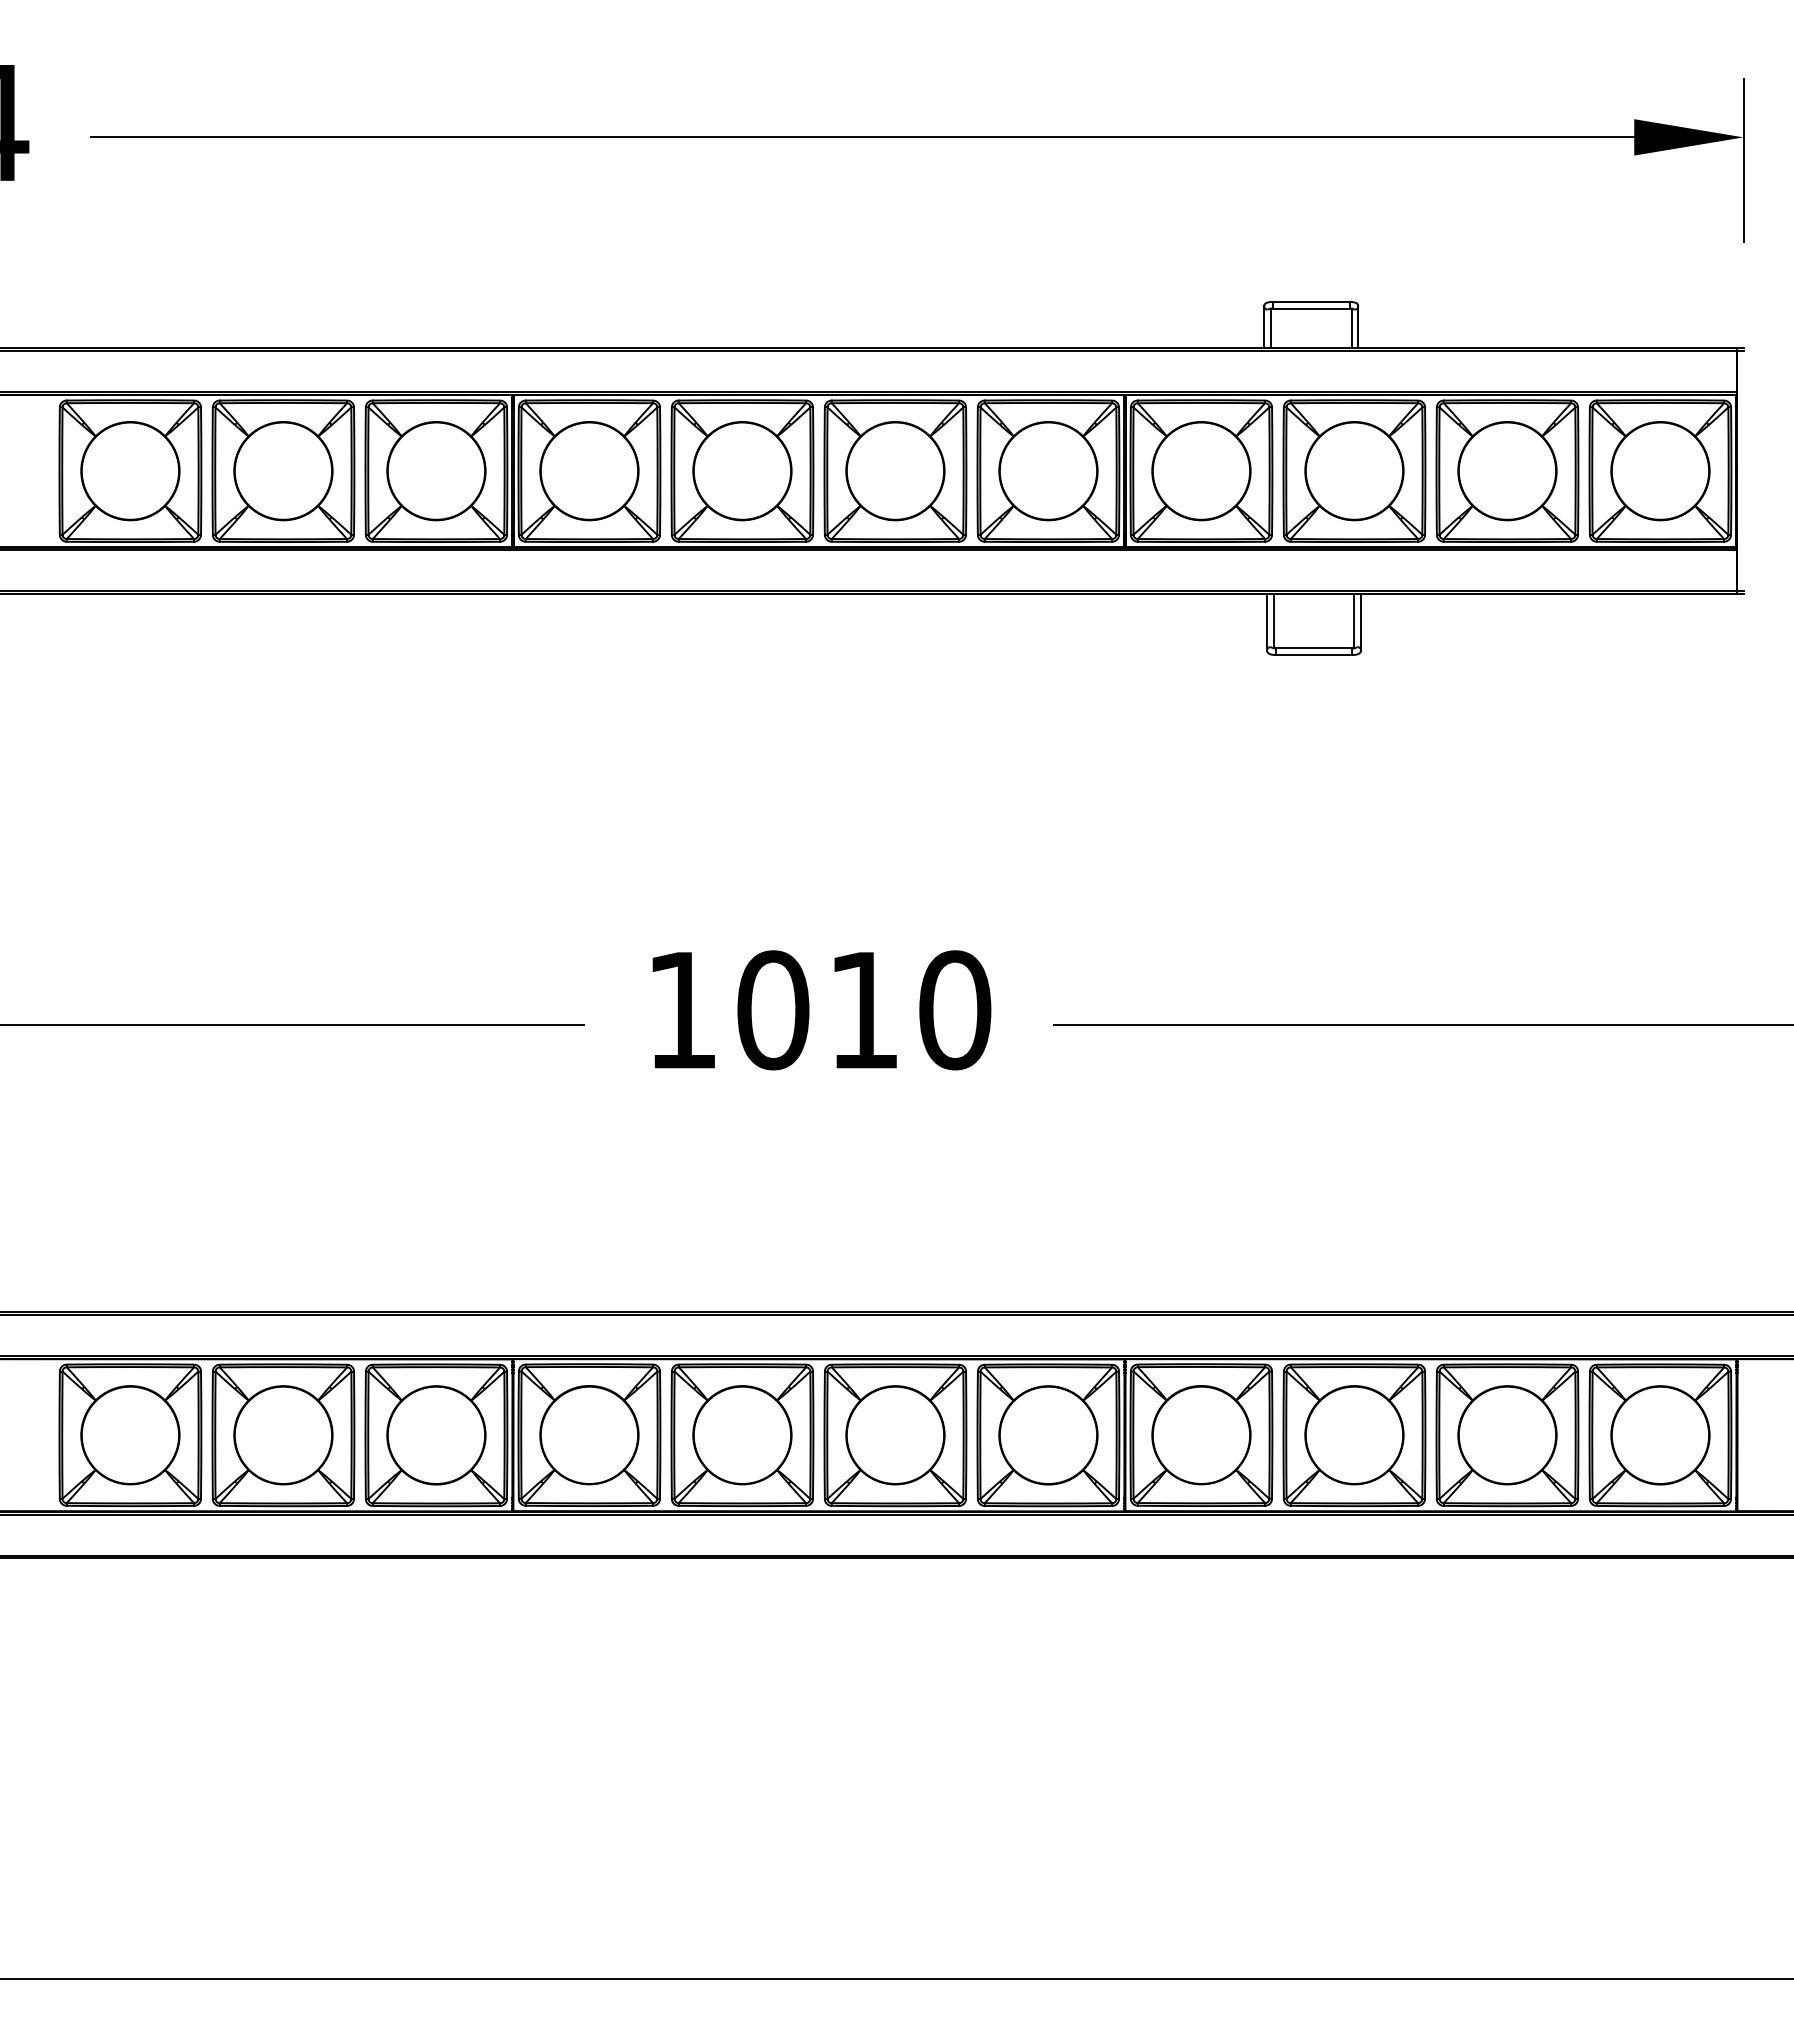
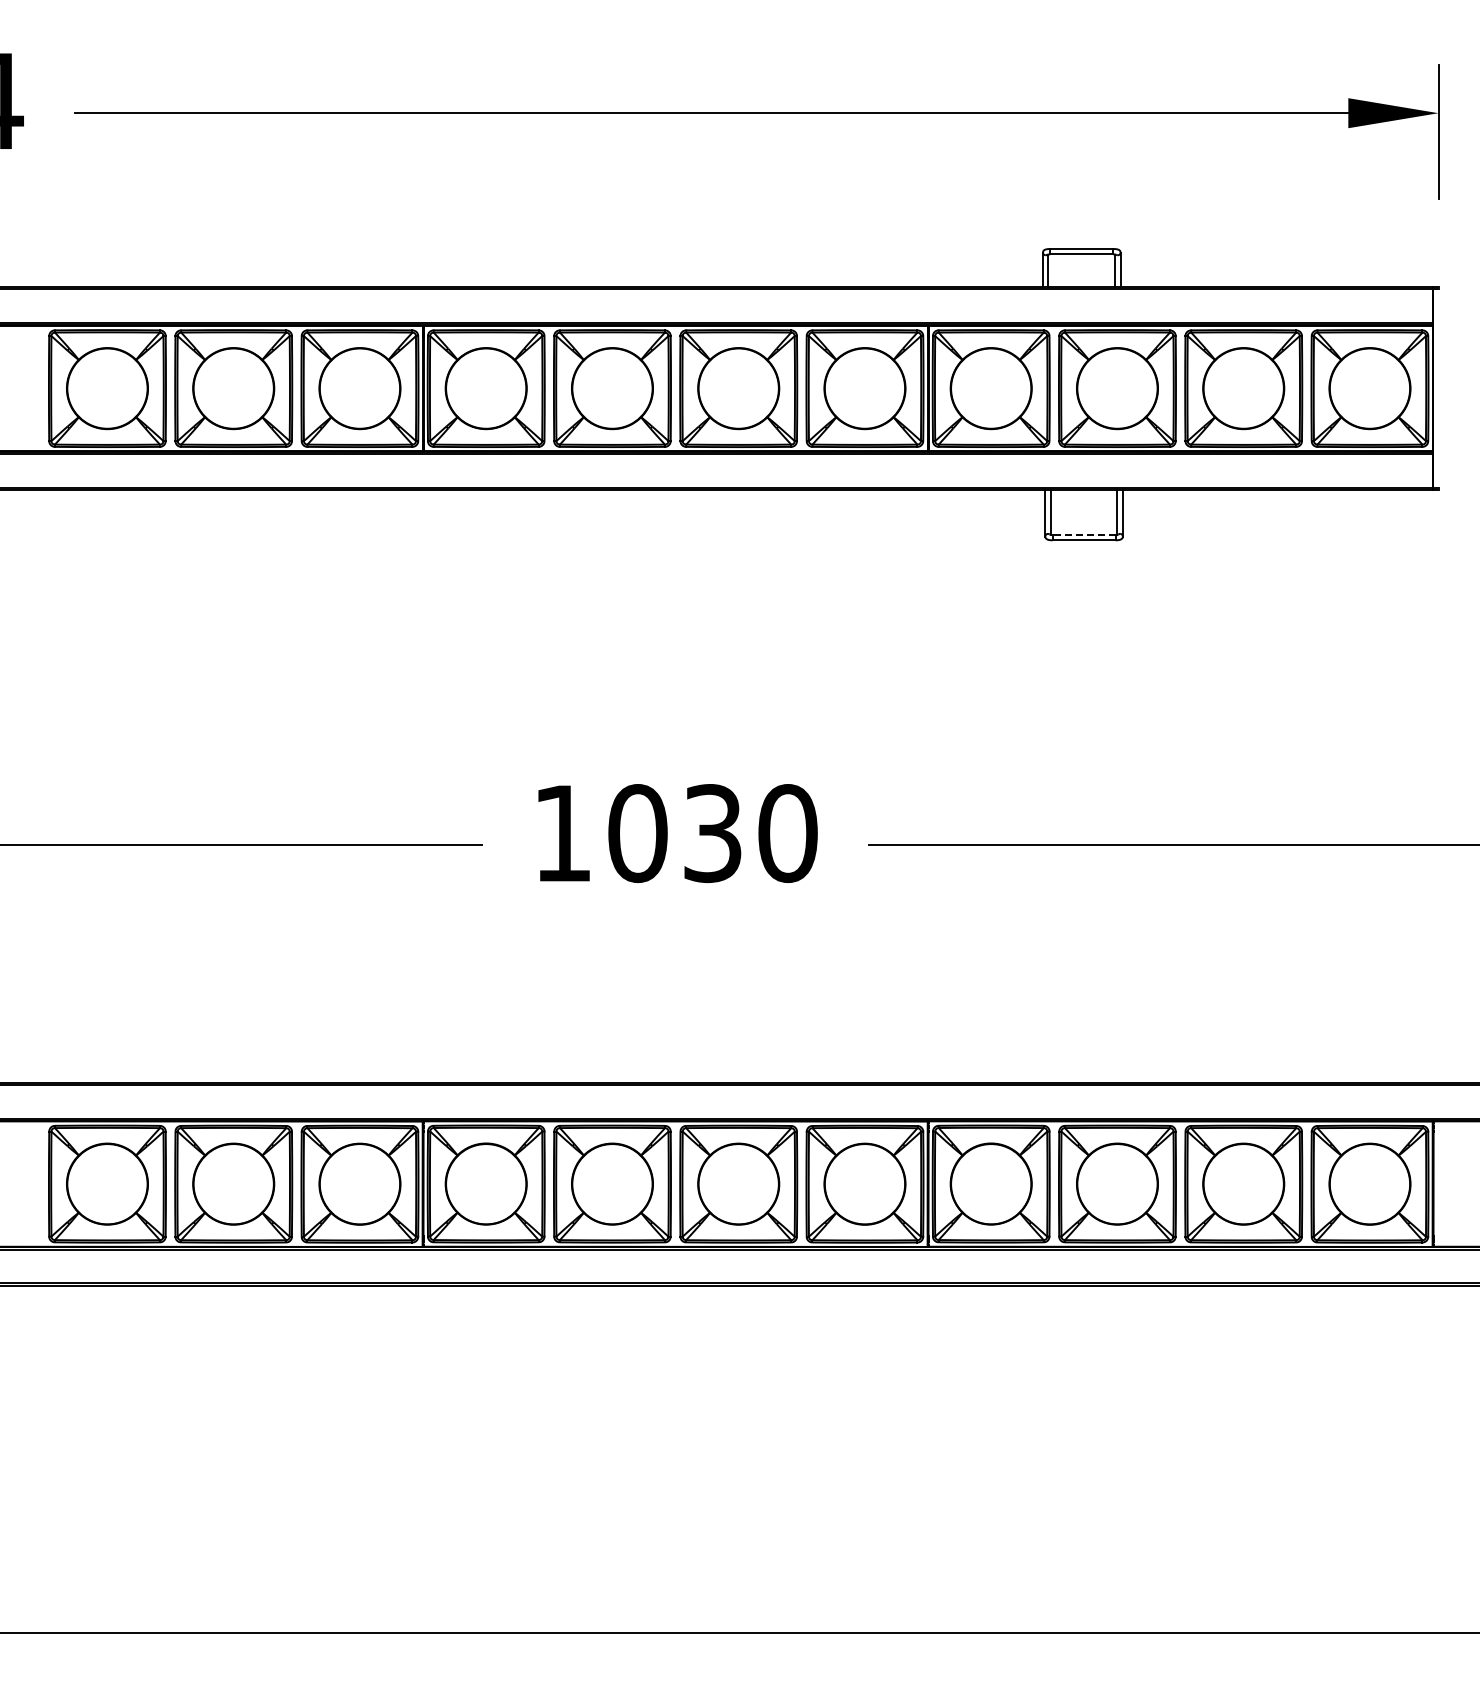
line: (1314, 647) -> (1084, 534), solid -> dashed
text: (863, 1010) -> (712, 833), 1010 -> 1030

